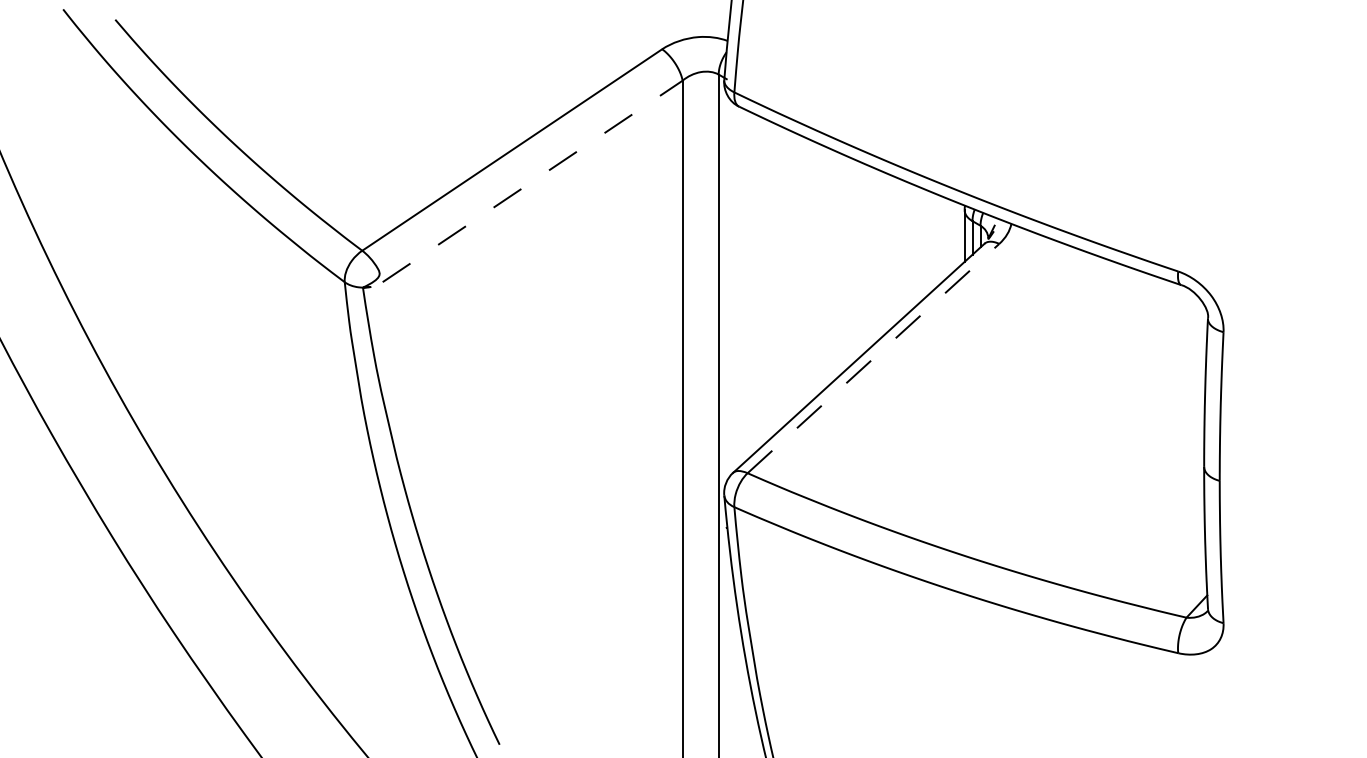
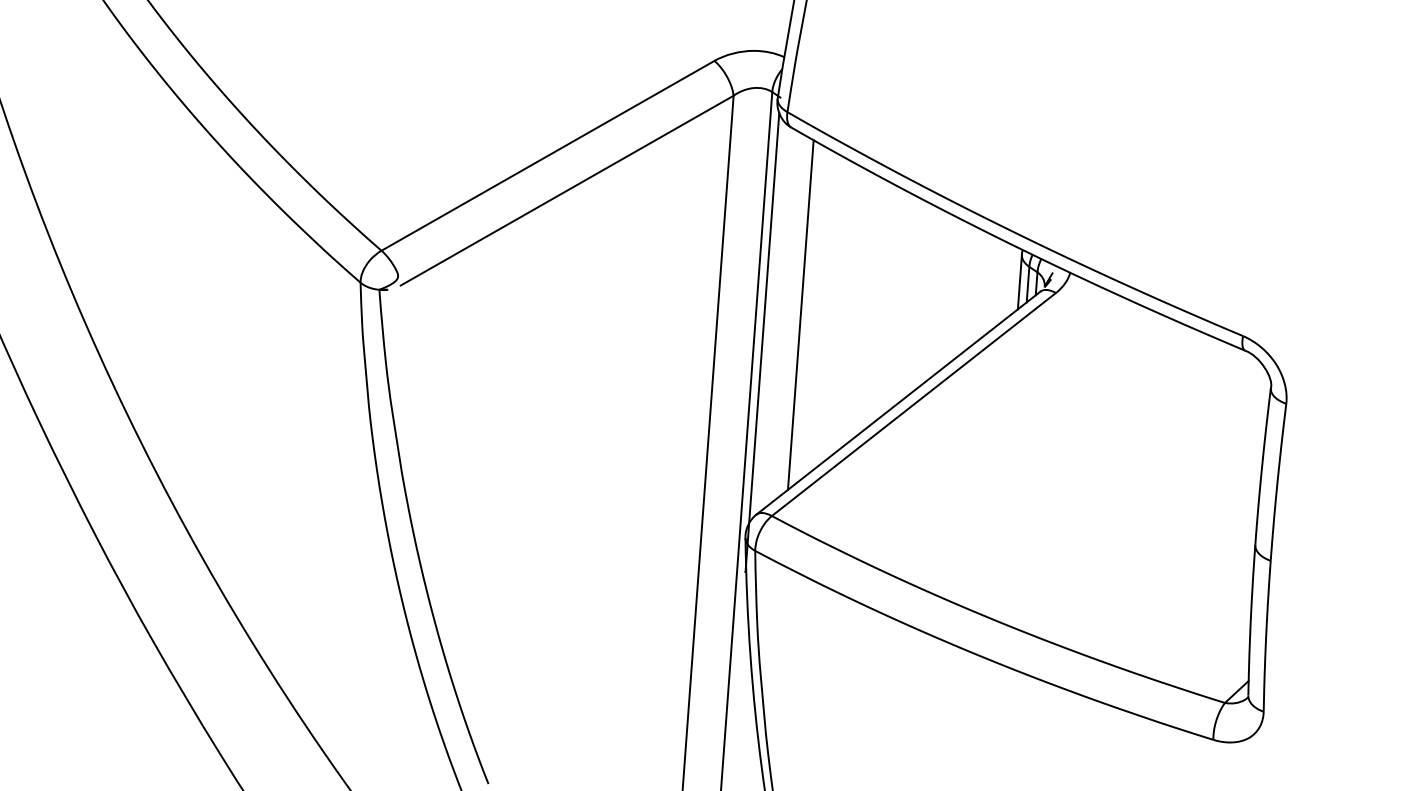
line: (532, 181) -> (566, 190), dashed -> solid
line: (760, 282) -> (800, 315), added
line: (726, 310) -> (762, 342), added
line: (873, 358) -> (913, 404), dashed -> solid

